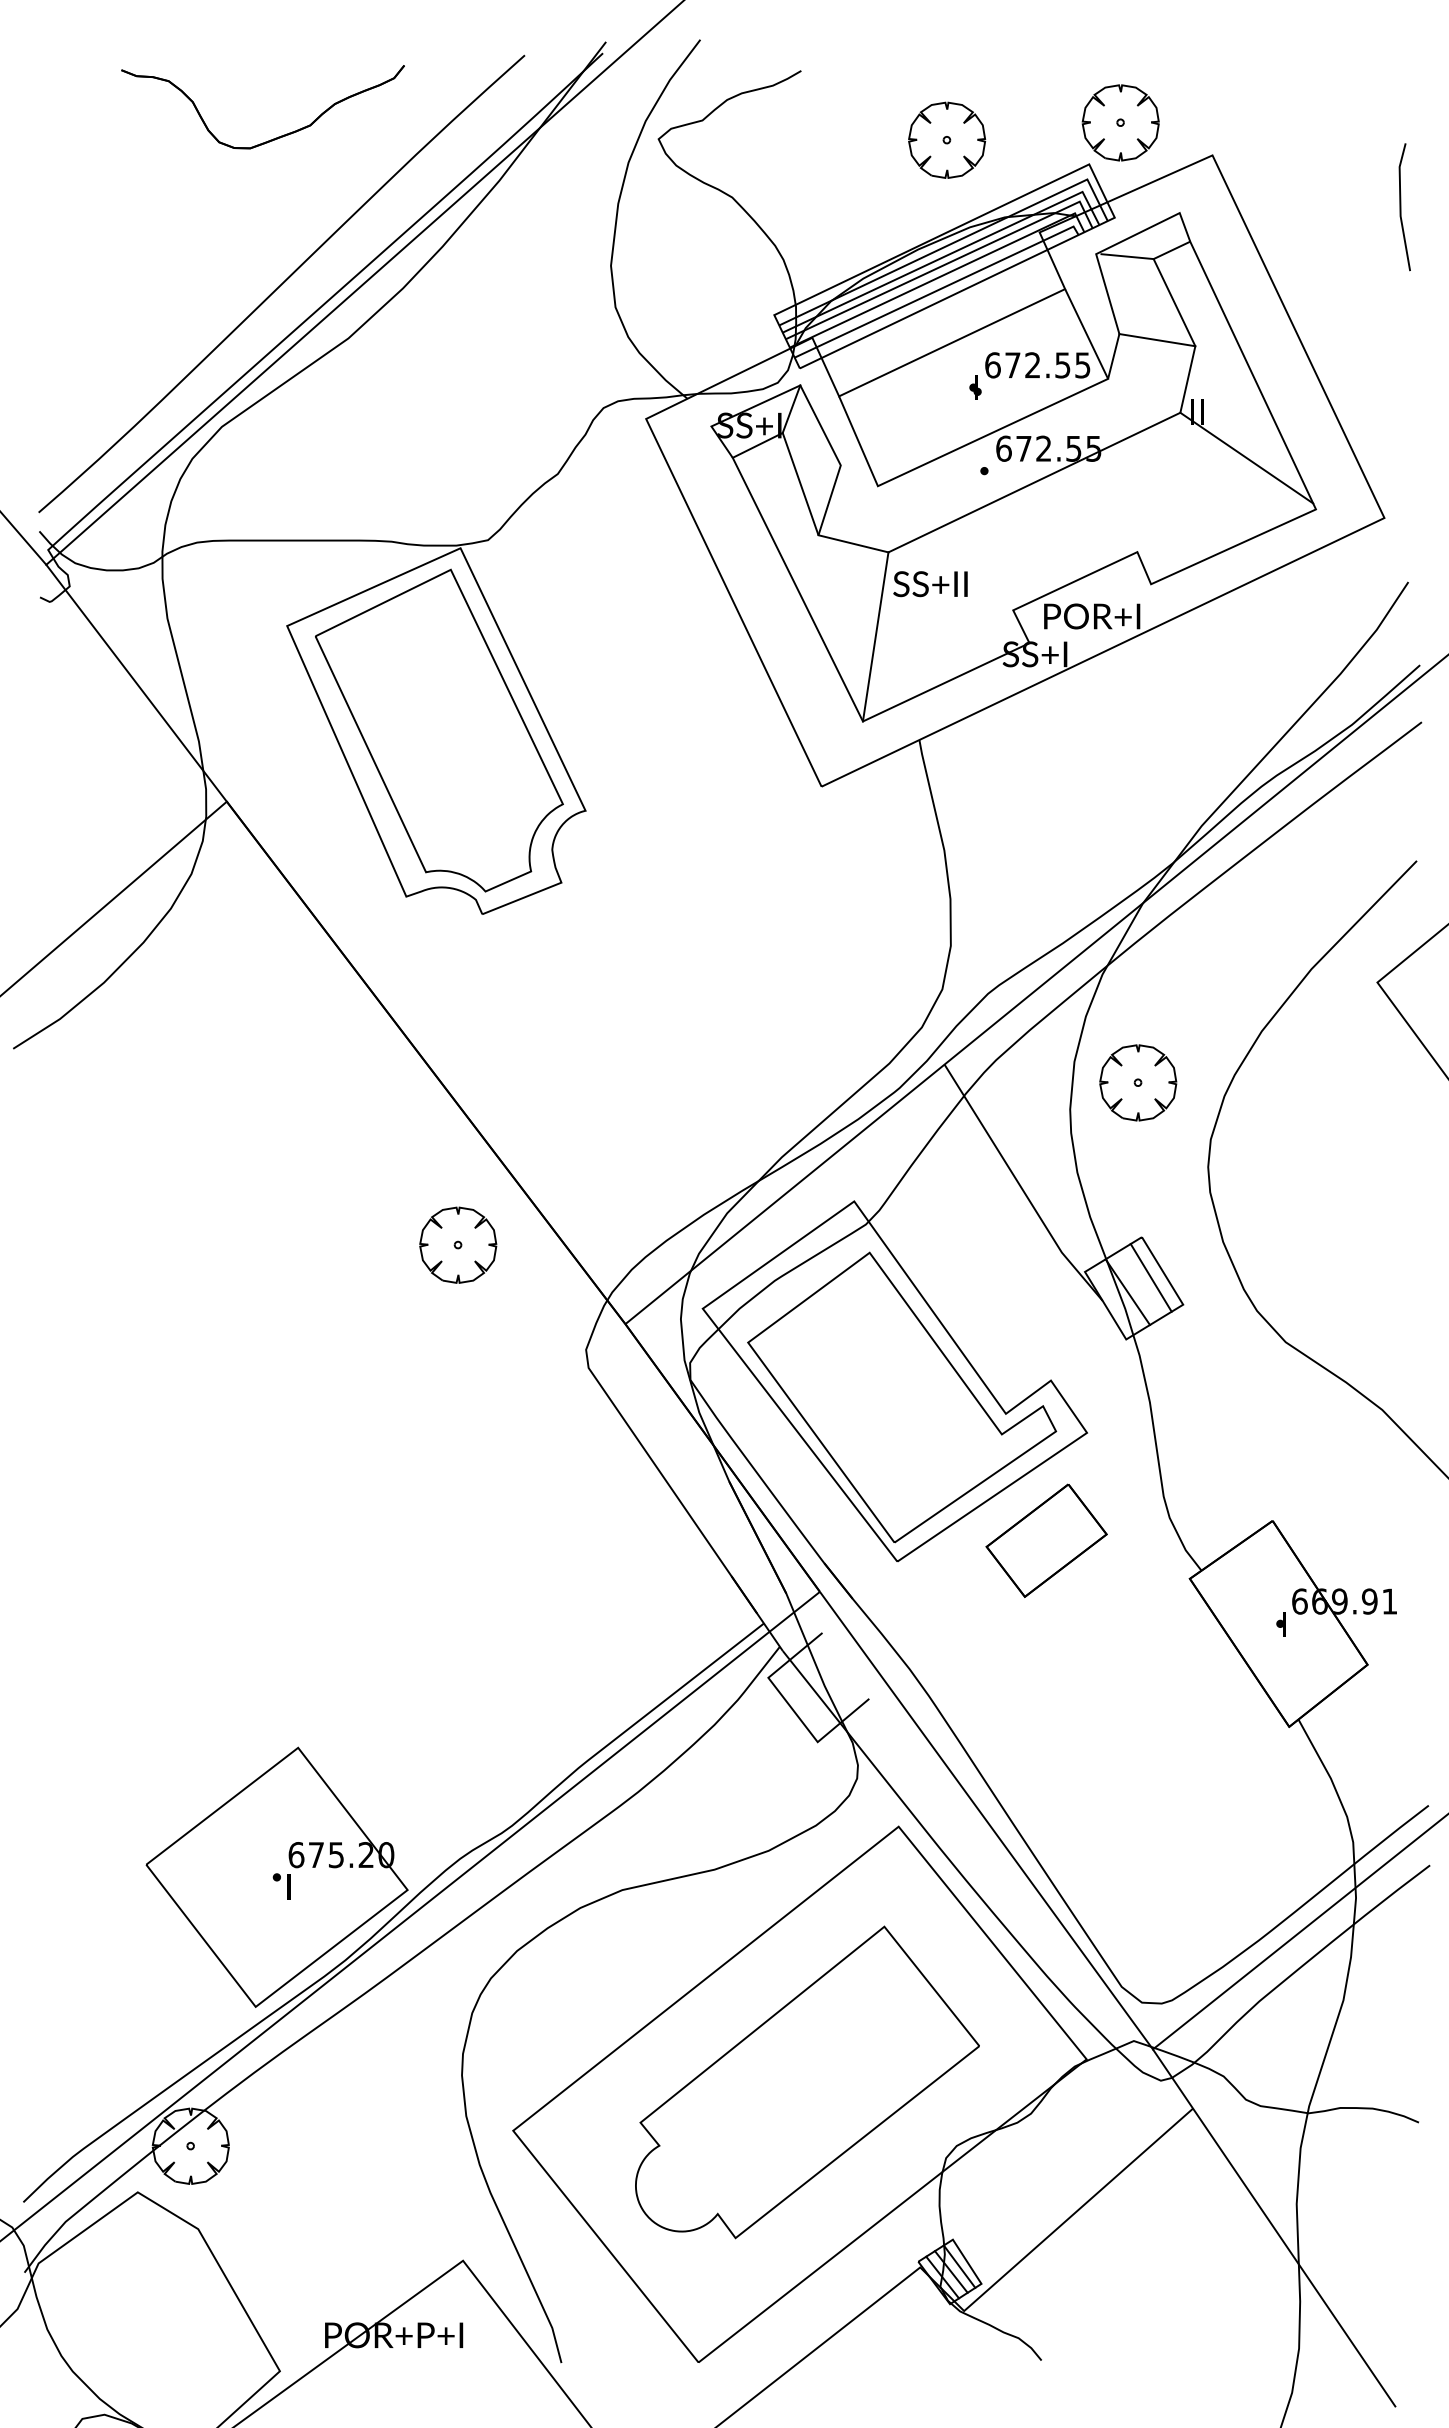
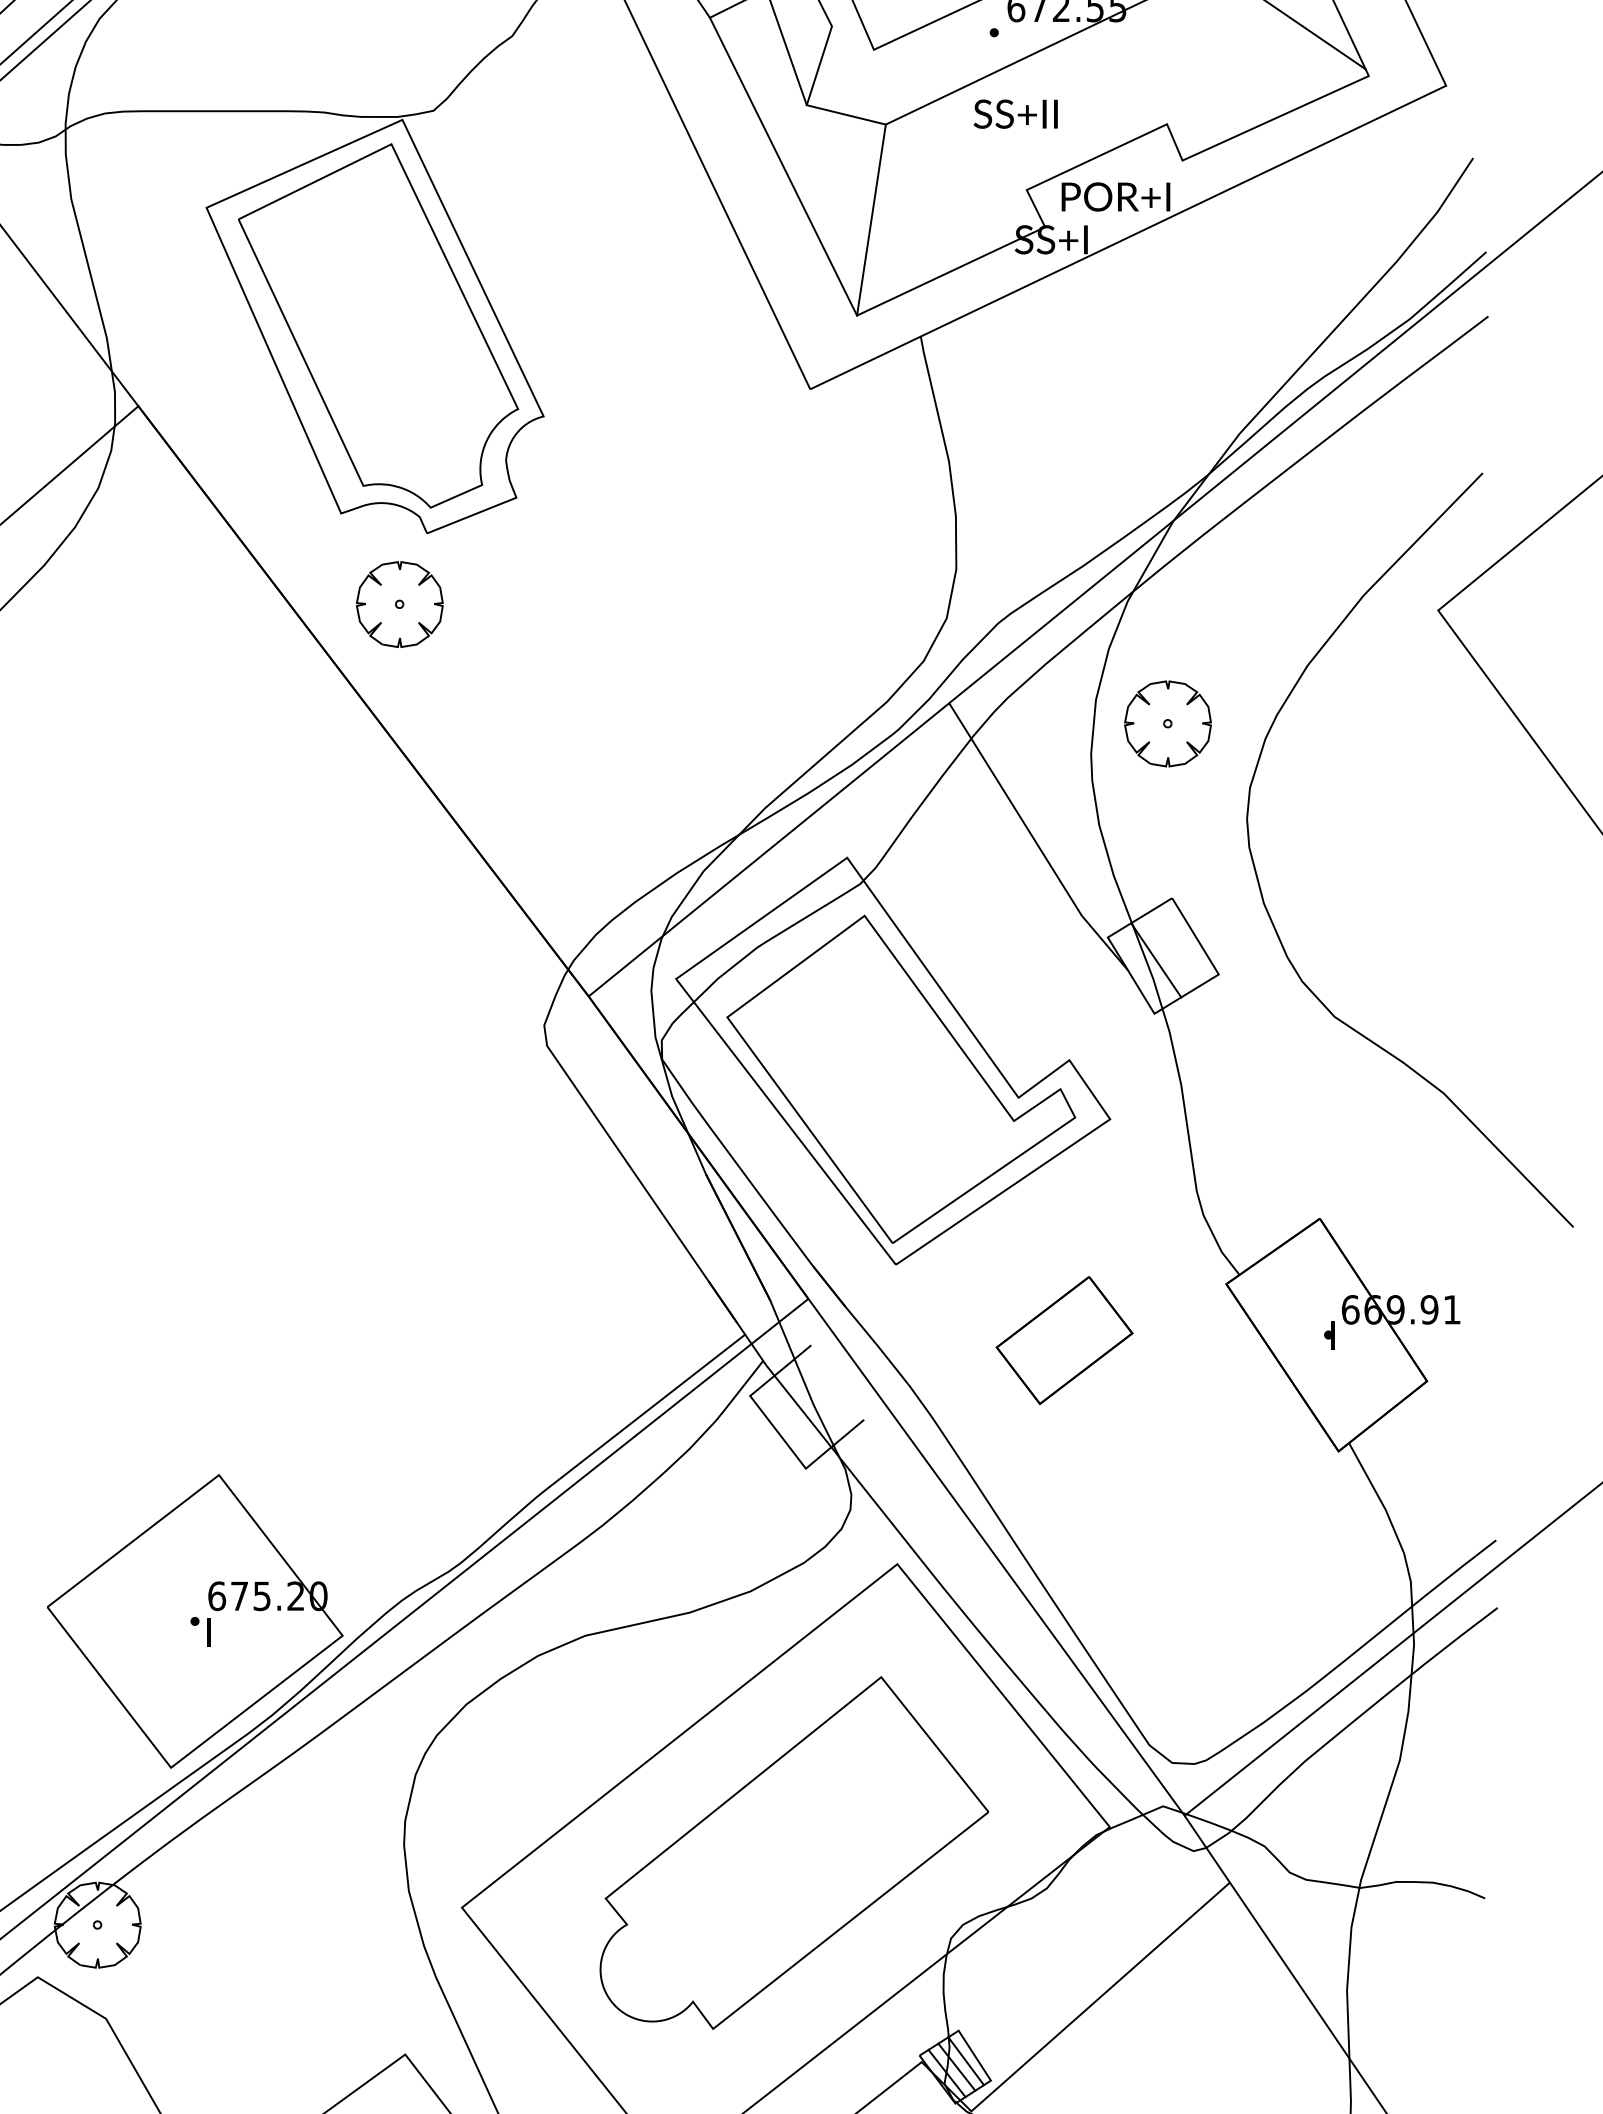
text: (930, 584) -> (1015, 114), moved
part: (458, 1244) -> (400, 603), moved
line: (1150, 1277) -> (1181, 943), removed
part: (1046, 1540) -> (1064, 1340), moved

